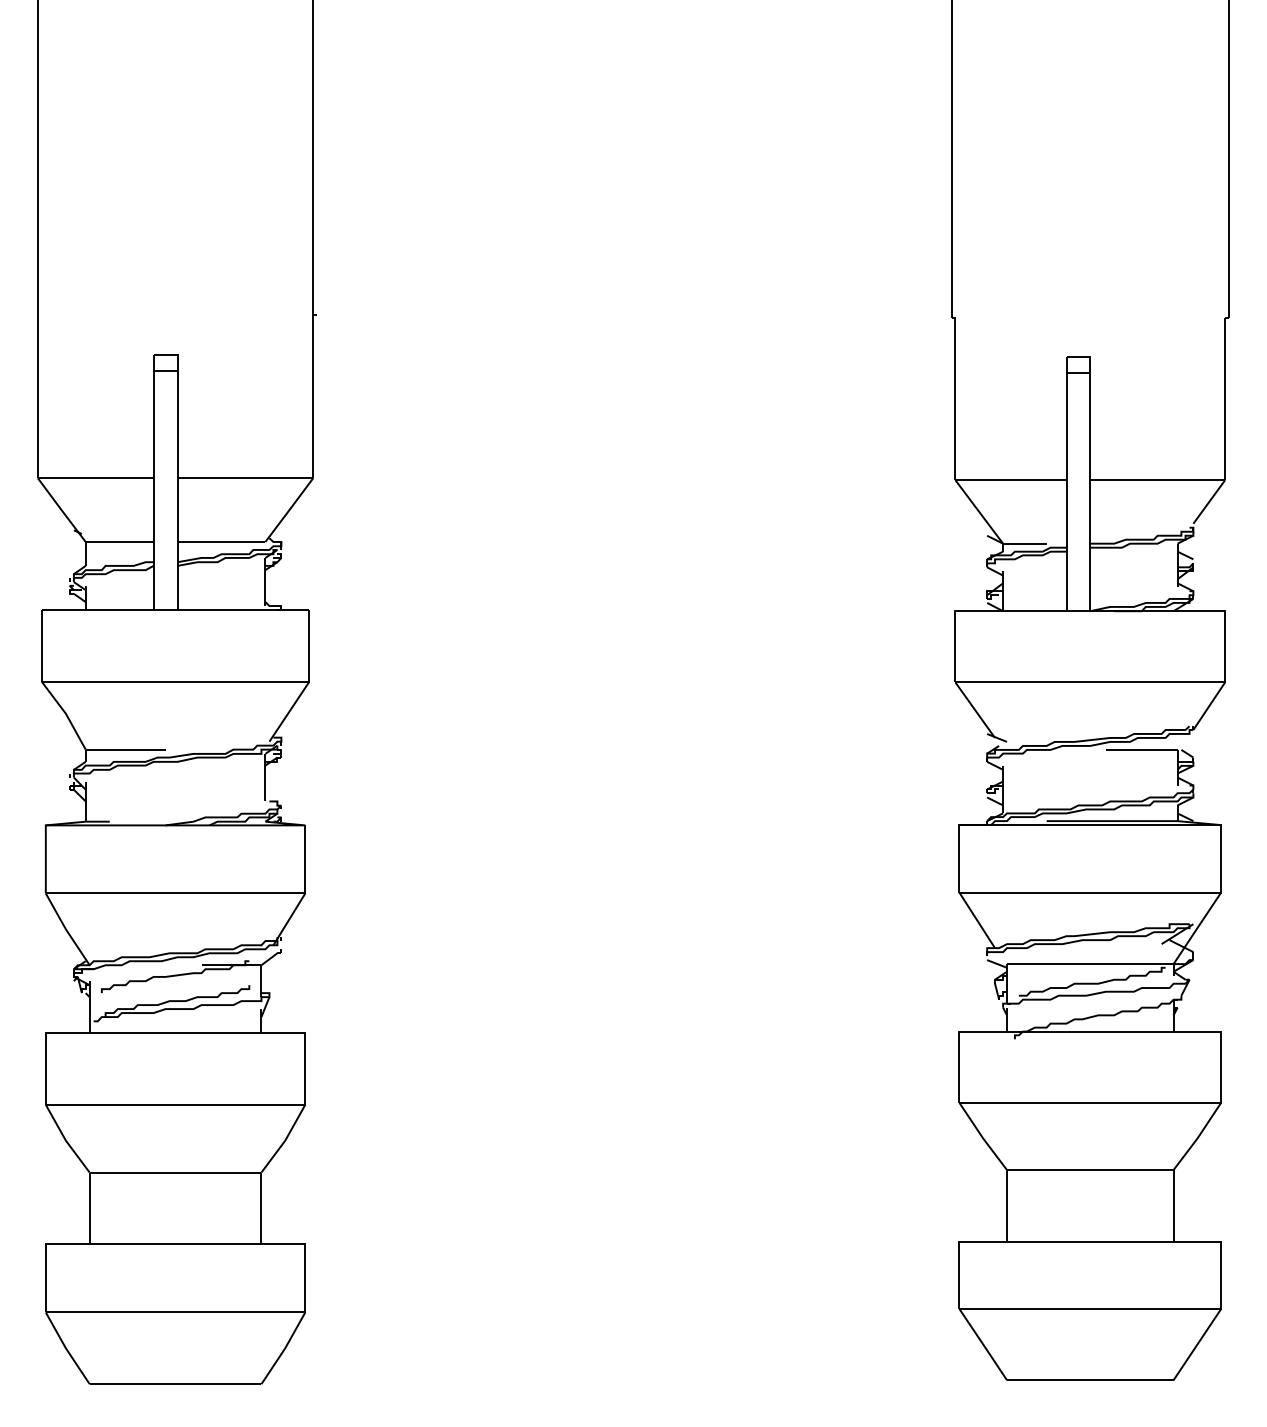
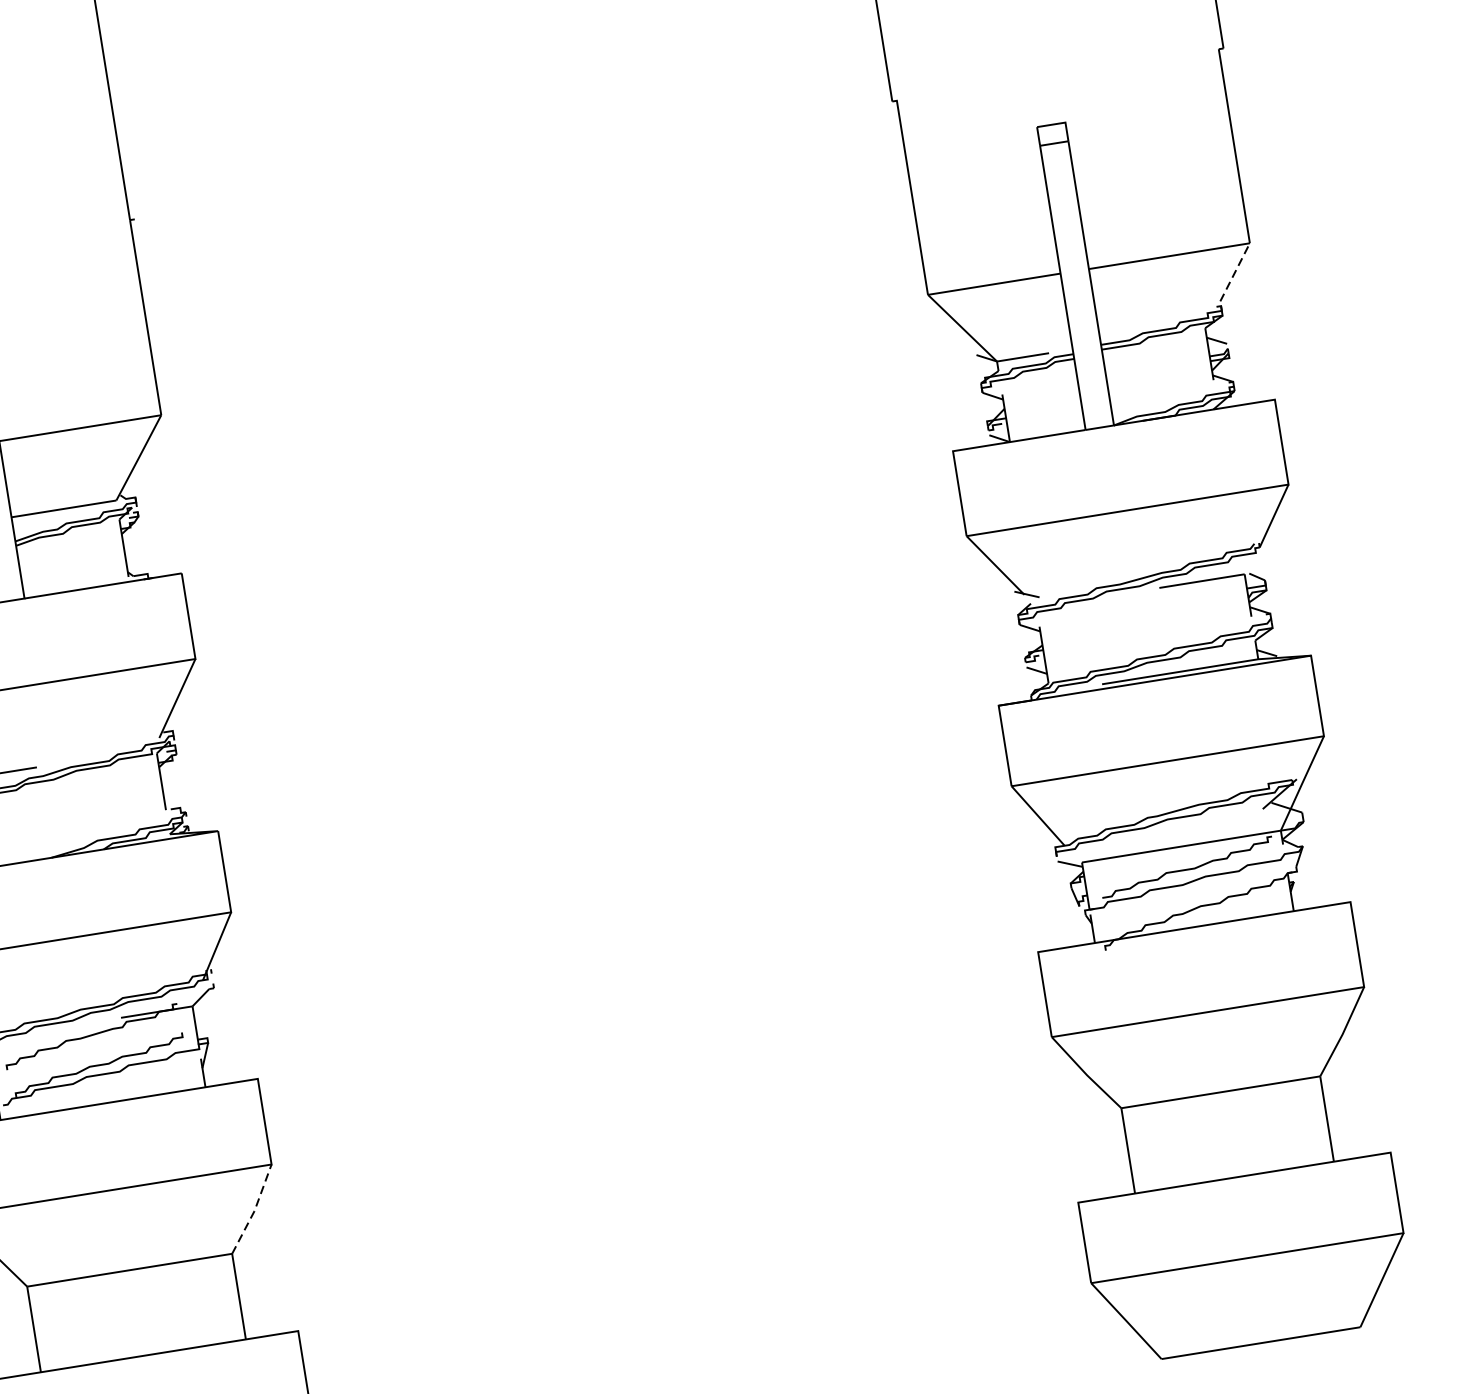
line: (1209, 501) -> (1235, 271), solid -> dashed
line: (285, 1139) -> (254, 1209), solid -> dashed

